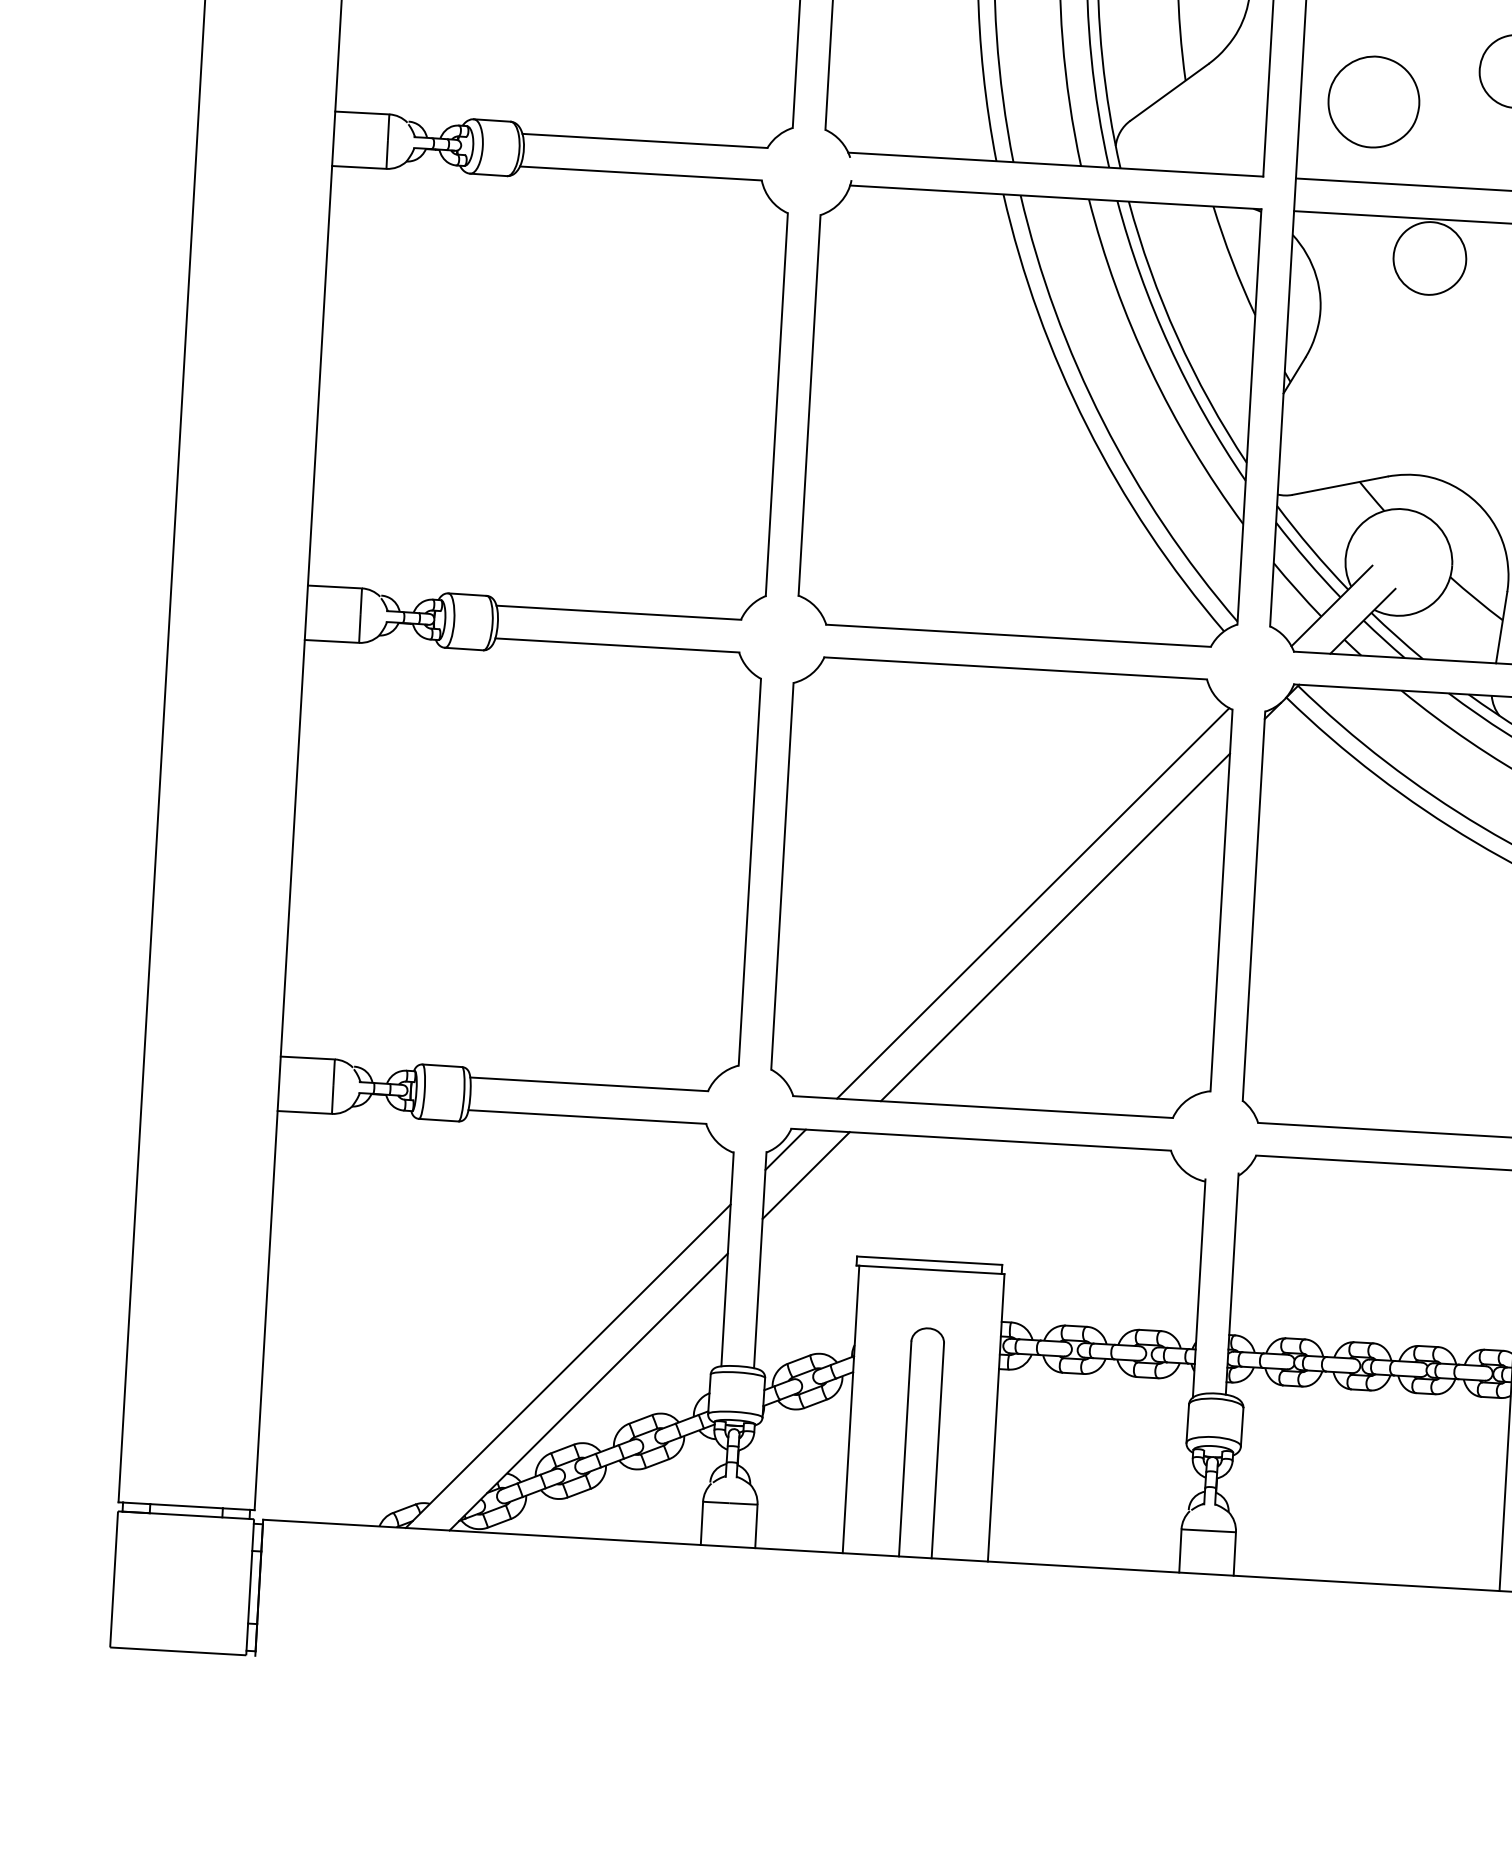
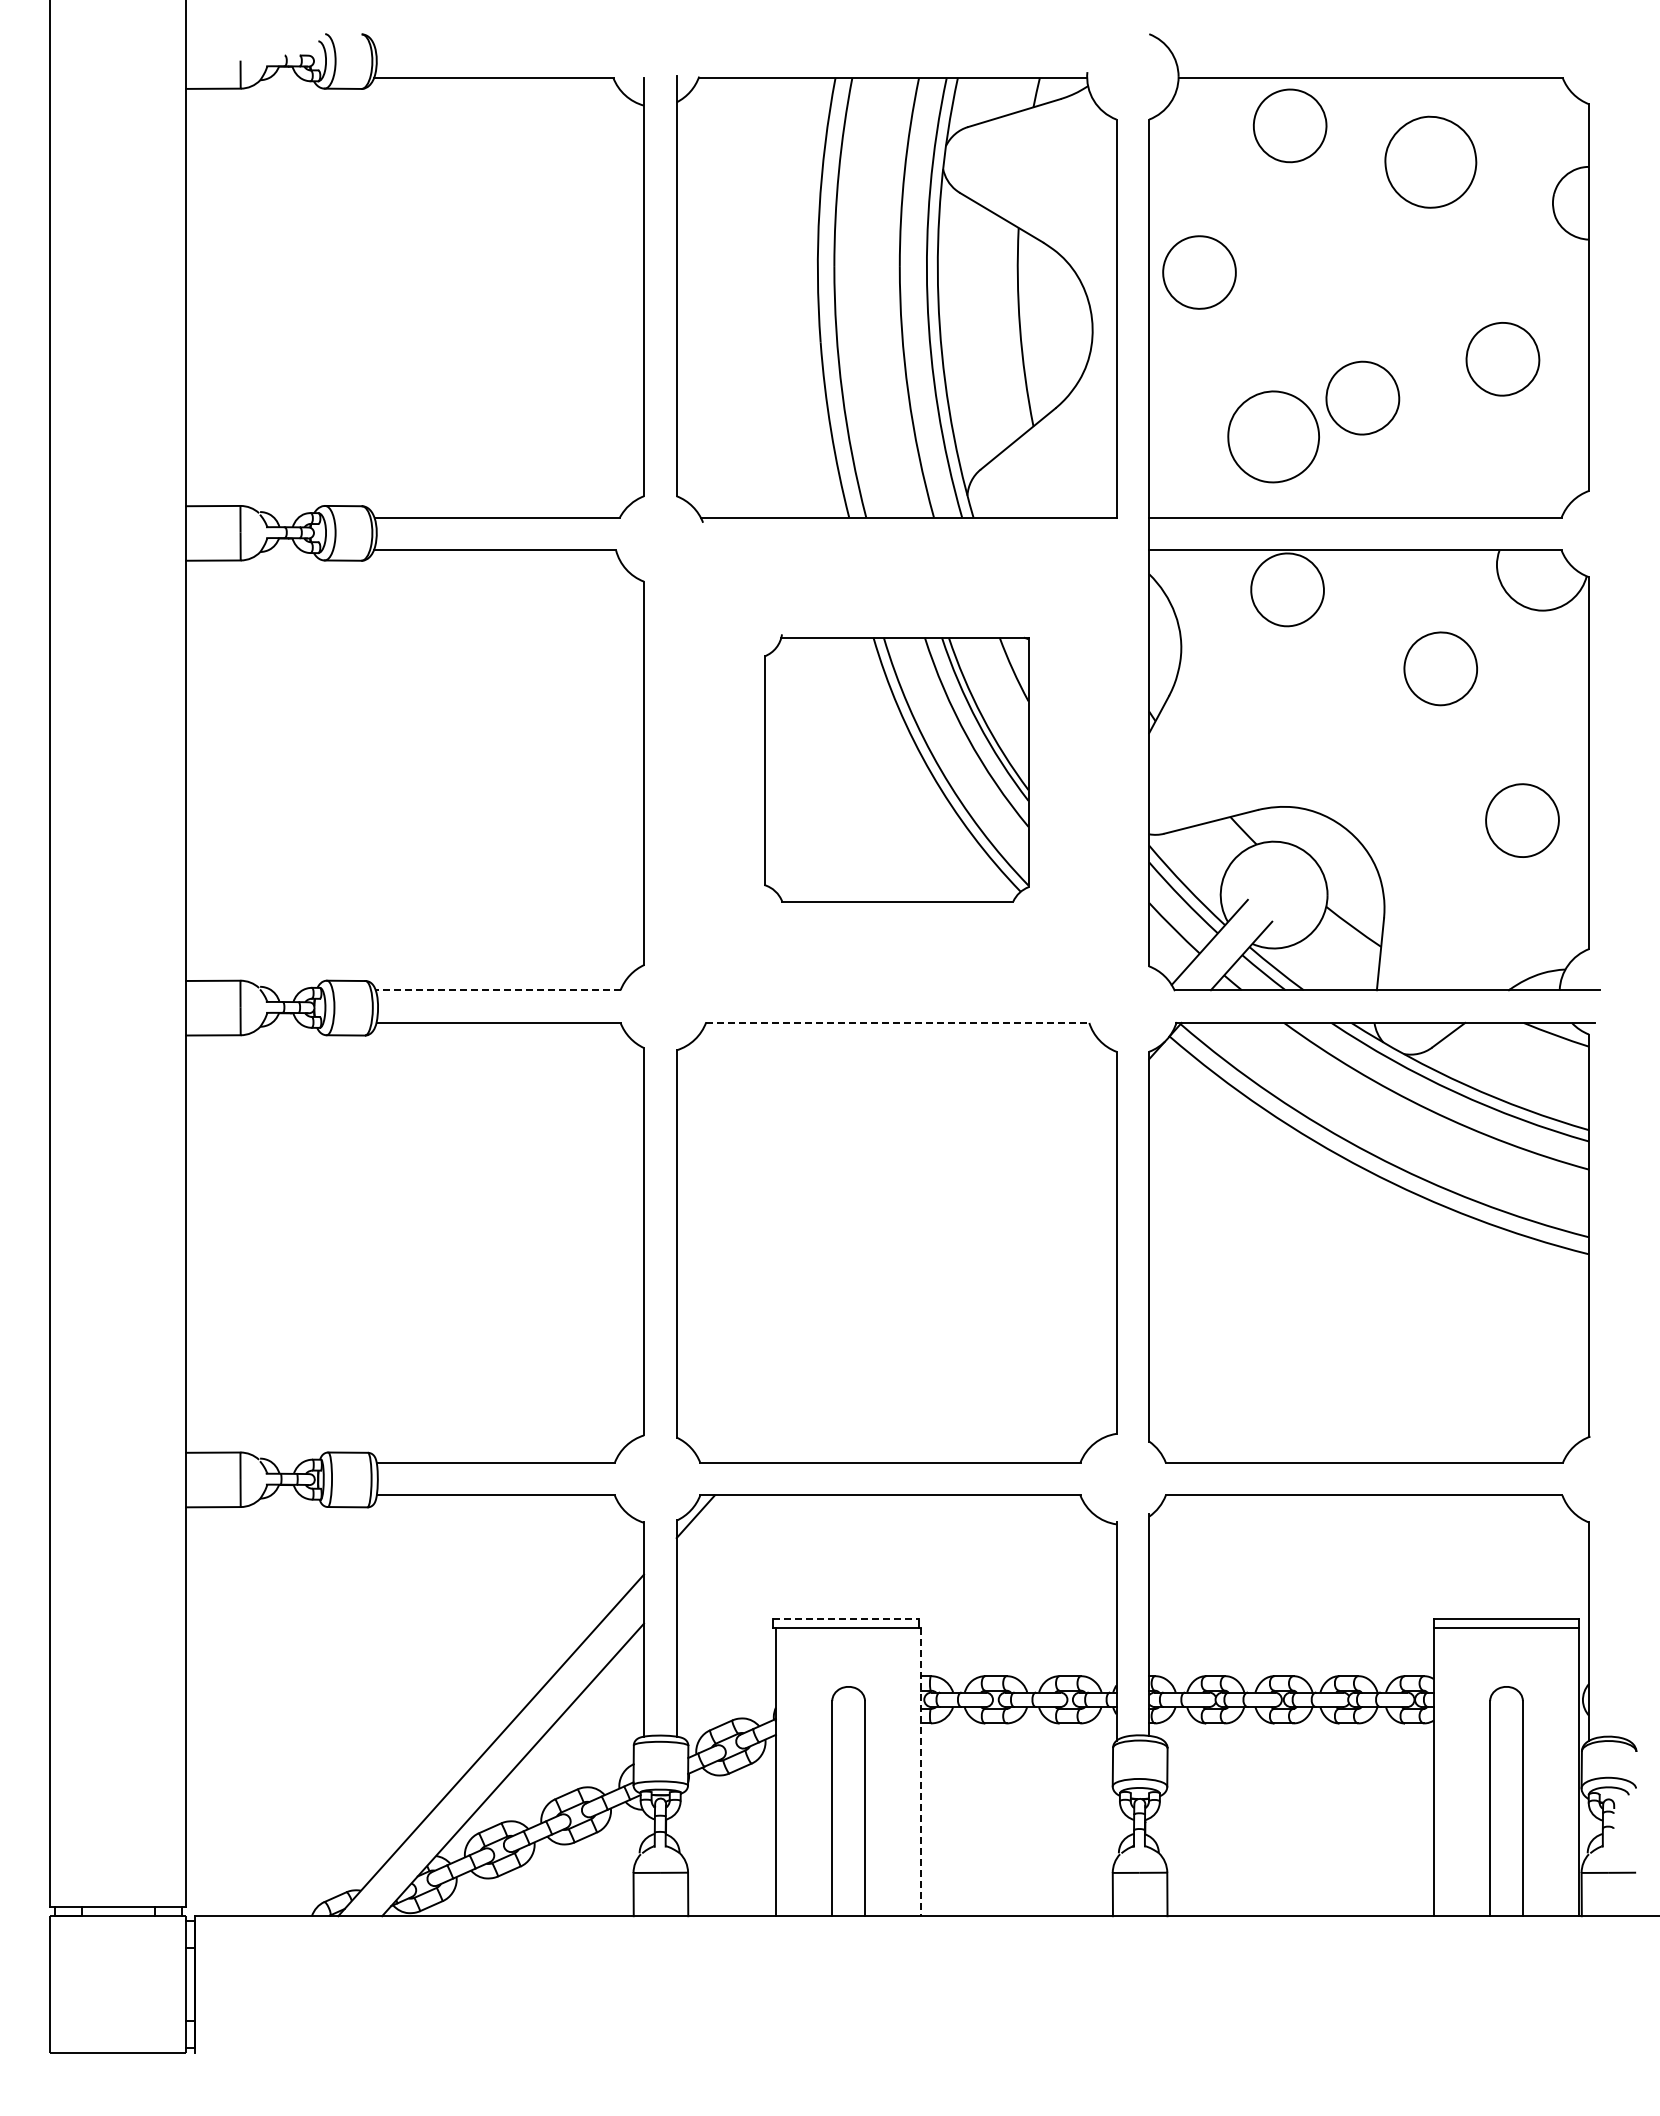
part: (1373, 101) -> (1273, 436), moved
part: (1029, 414) -> (896, 768), size x0.6
line: (619, 613) -> (498, 990), solid -> dashed
line: (1015, 667) -> (897, 1022), solid -> dashed
line: (1033, 903) -> (928, 1256), removed
line: (1055, 926) -> (952, 1278), removed
line: (805, 1175) -> (717, 1541), removed
line: (929, 1260) -> (845, 1619), solid -> dashed
line: (996, 1418) -> (921, 1772), solid -> dashed

